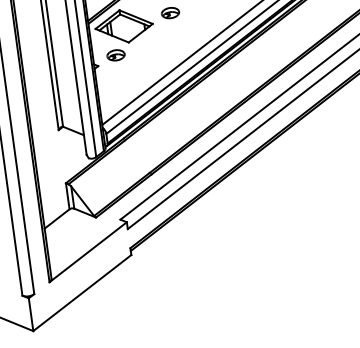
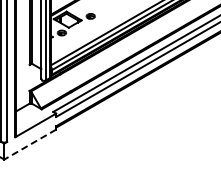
line: (82, 292) -> (30, 144), solid -> dashed

